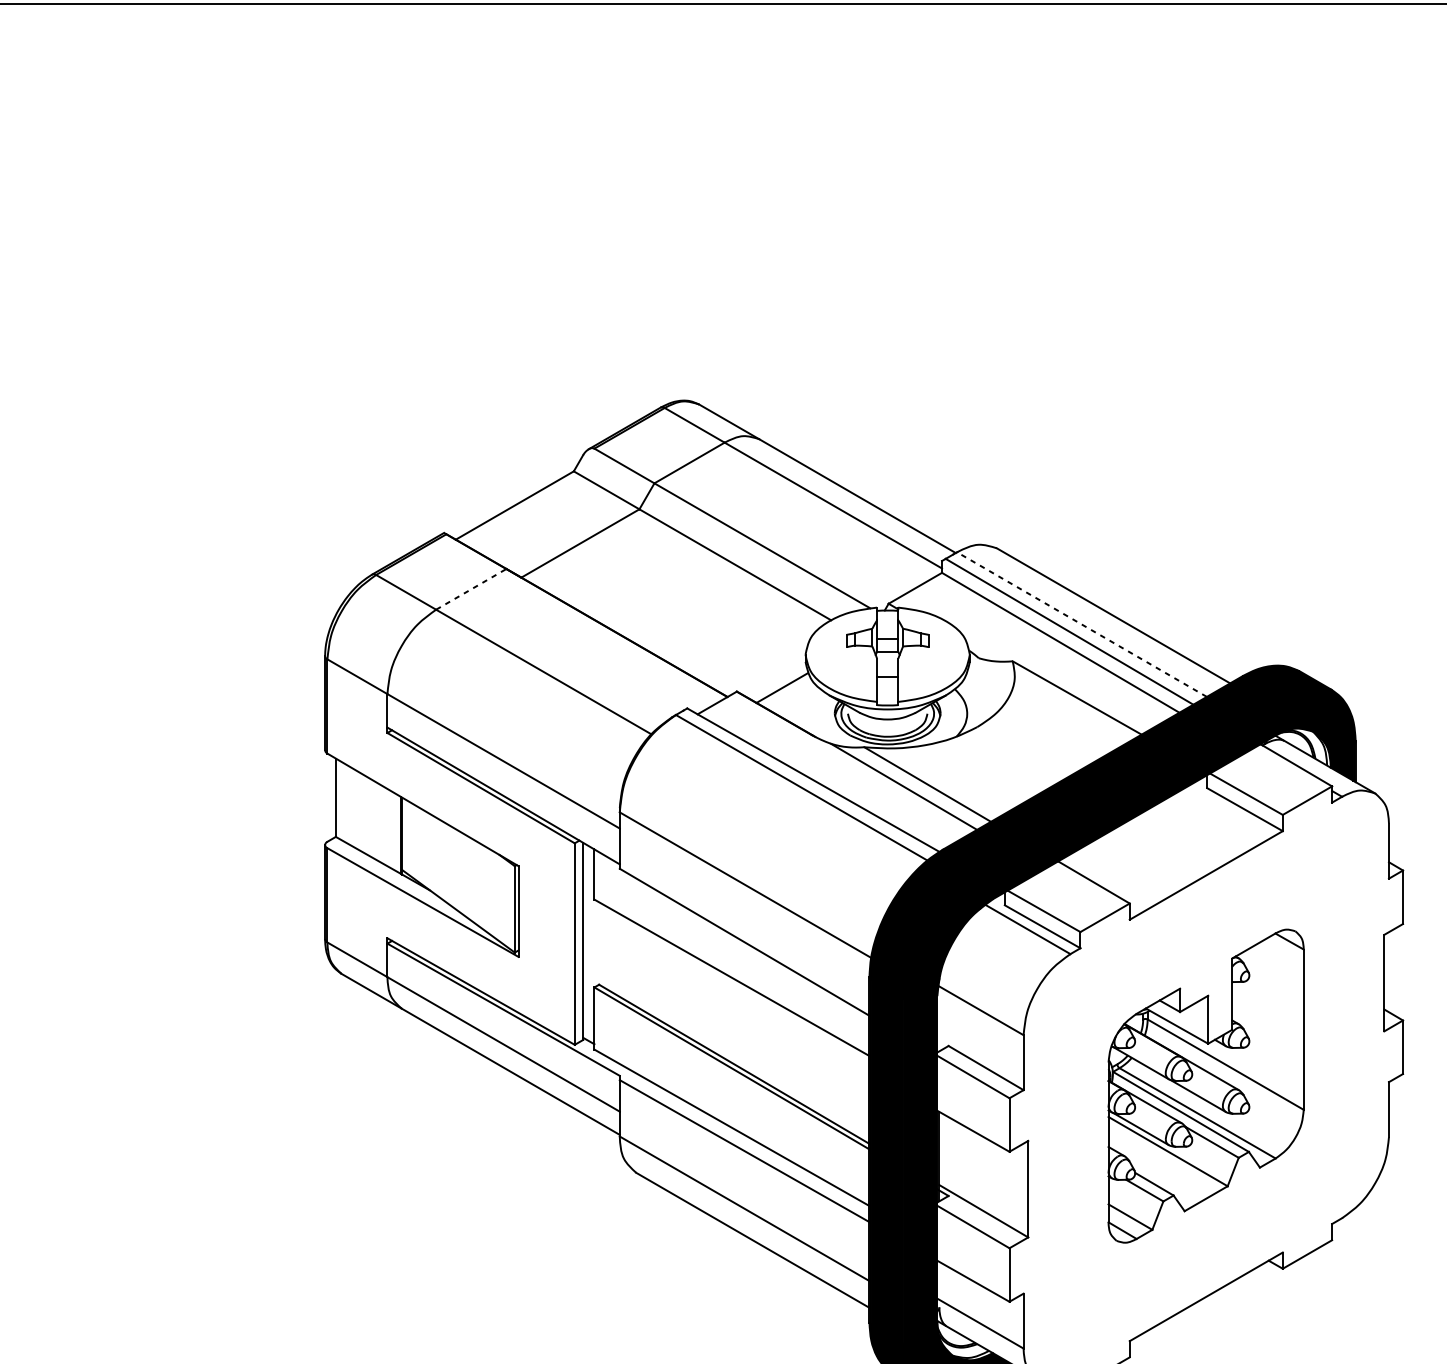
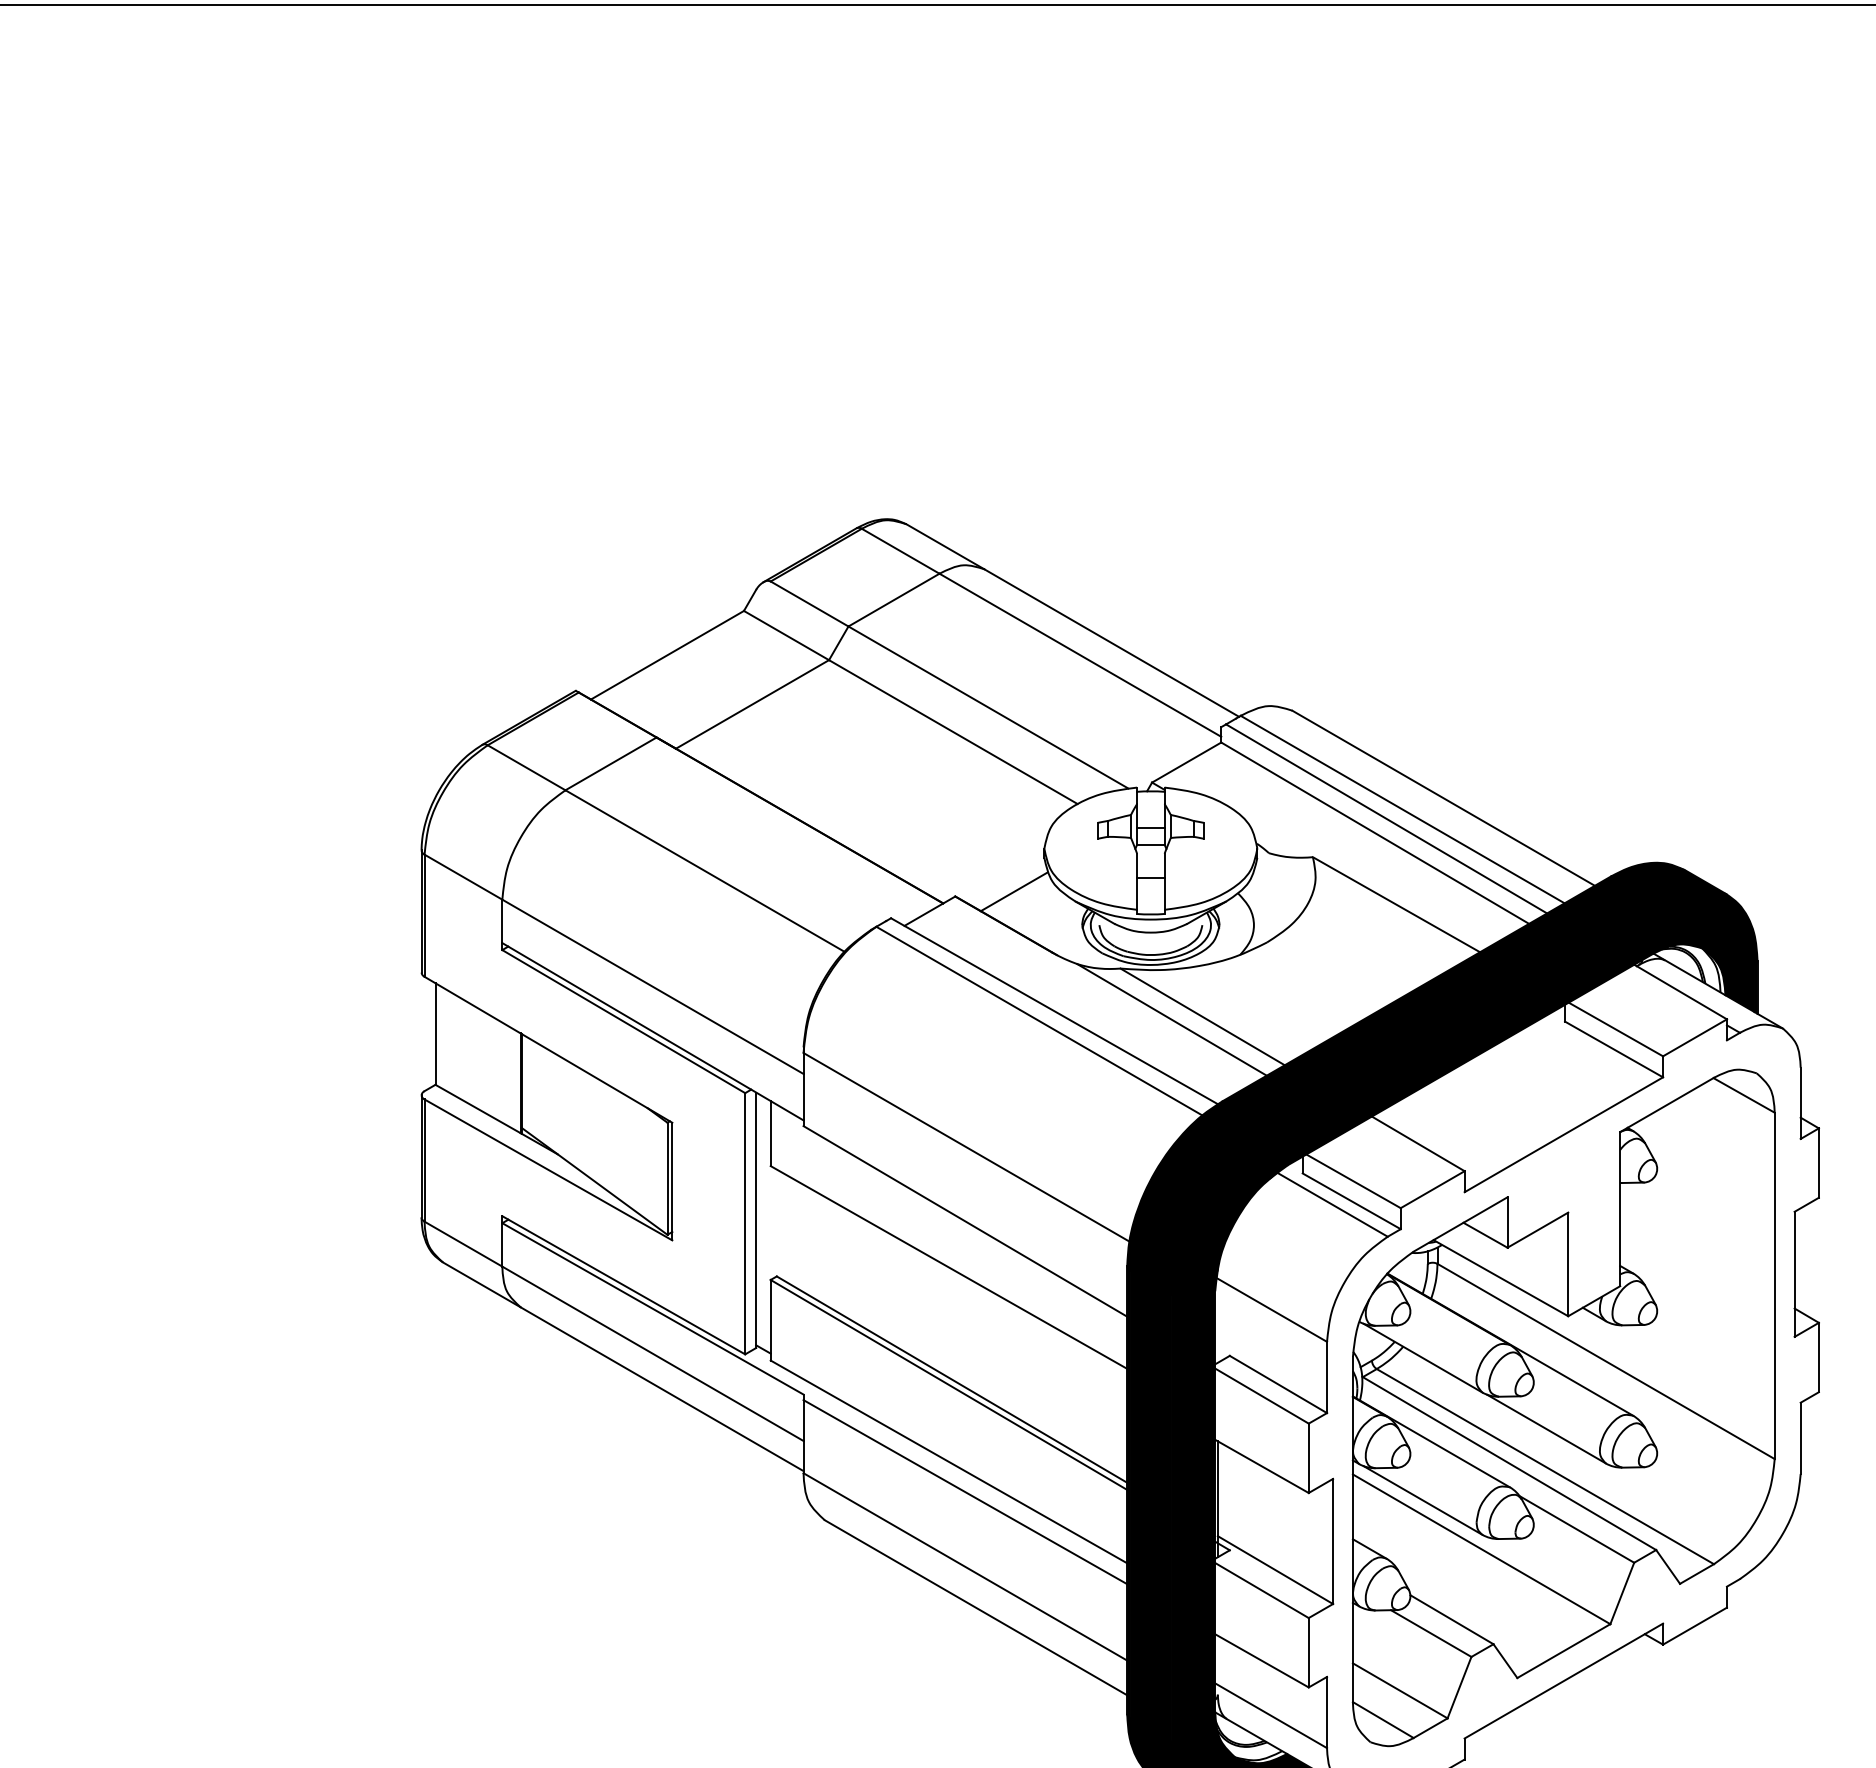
line: (471, 589) -> (611, 763), dashed -> solid
line: (1081, 624) -> (1402, 809), dashed -> solid
part: (1206, 1085) -> (1563, 1407), size x1.67

